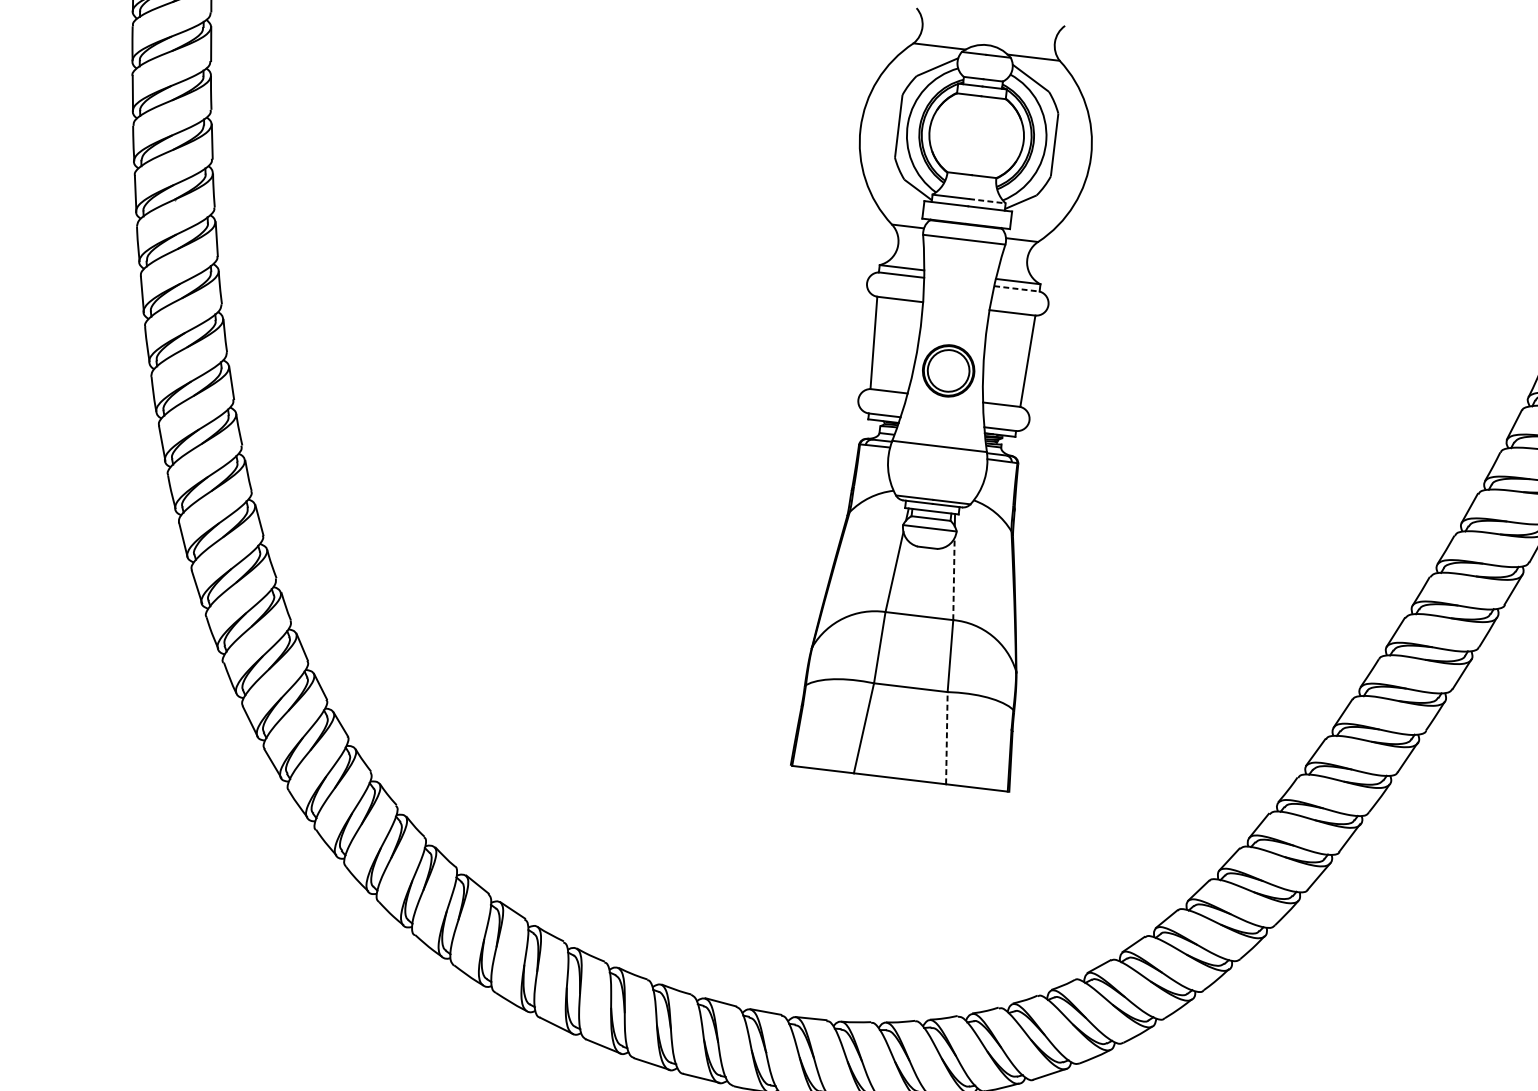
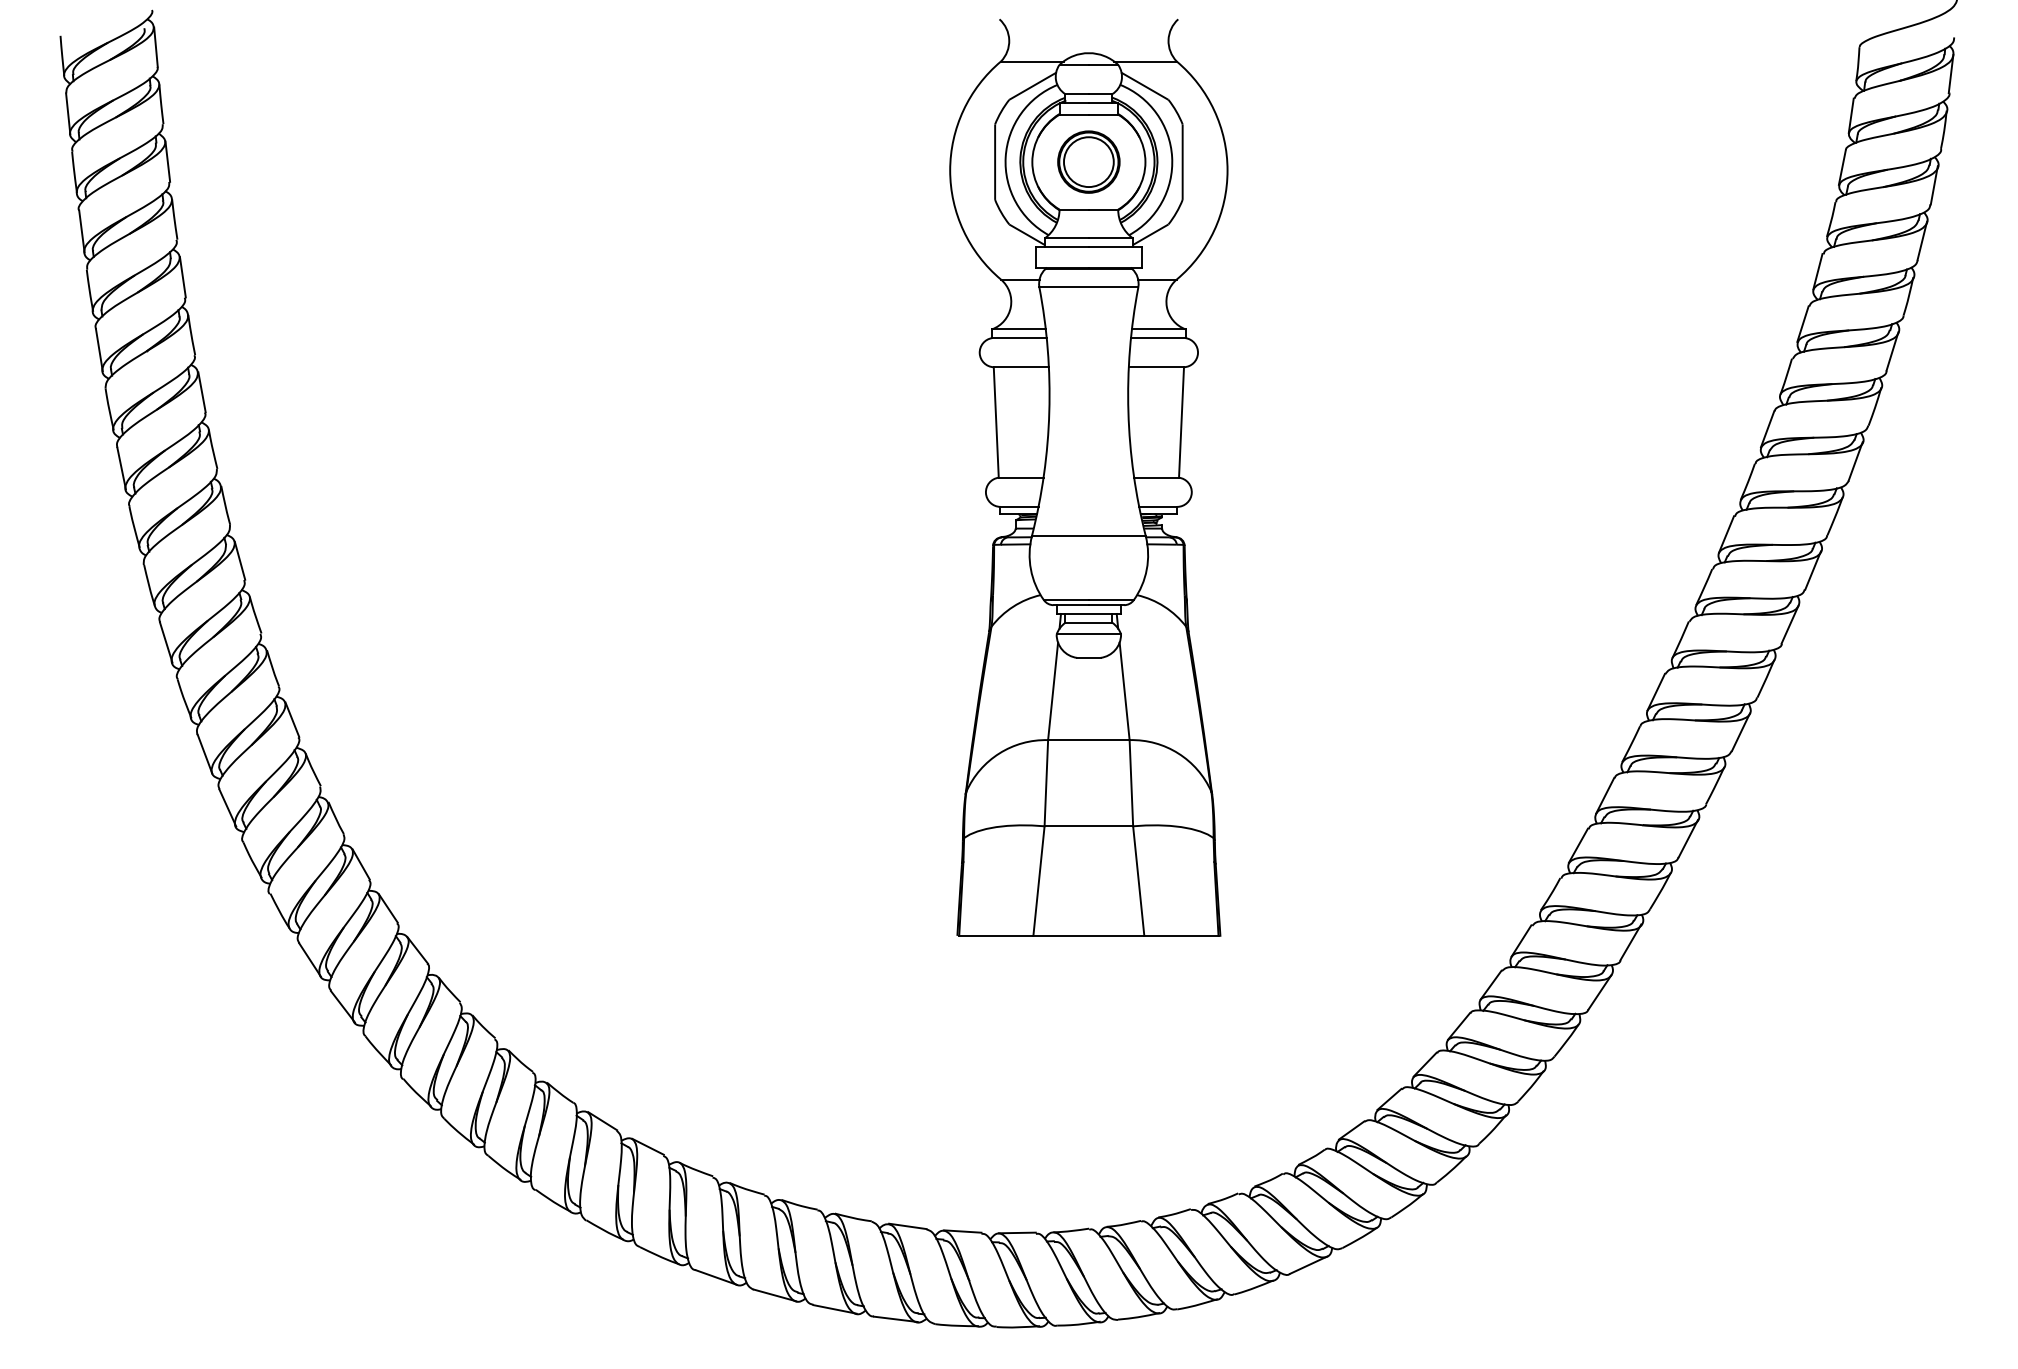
line: (987, 201) -> (1110, 238), dashed -> solid
line: (1017, 289) -> (1158, 338), dashed -> solid
part: (948, 370) -> (1088, 161), moved
line: (953, 579) -> (1124, 691), dashed -> solid
line: (946, 737) -> (1138, 880), dashed -> solid

